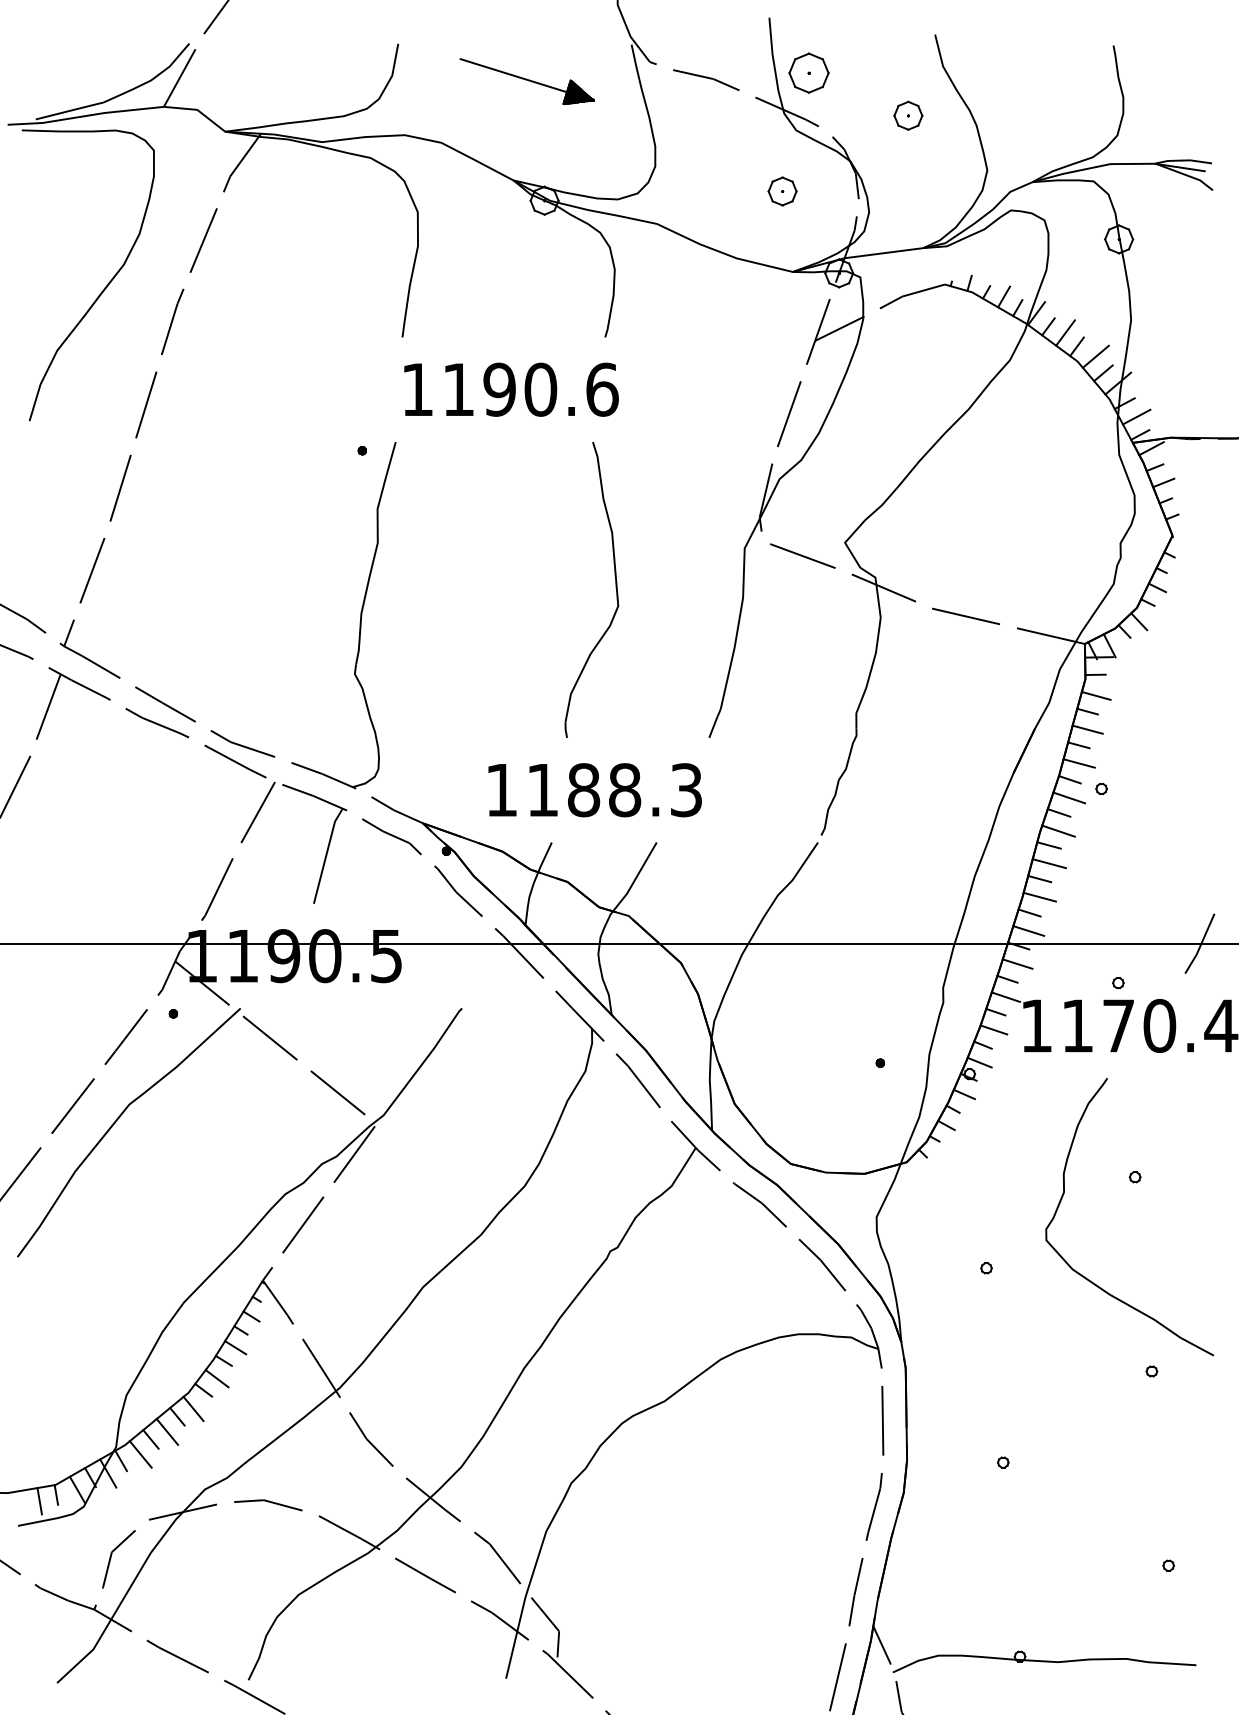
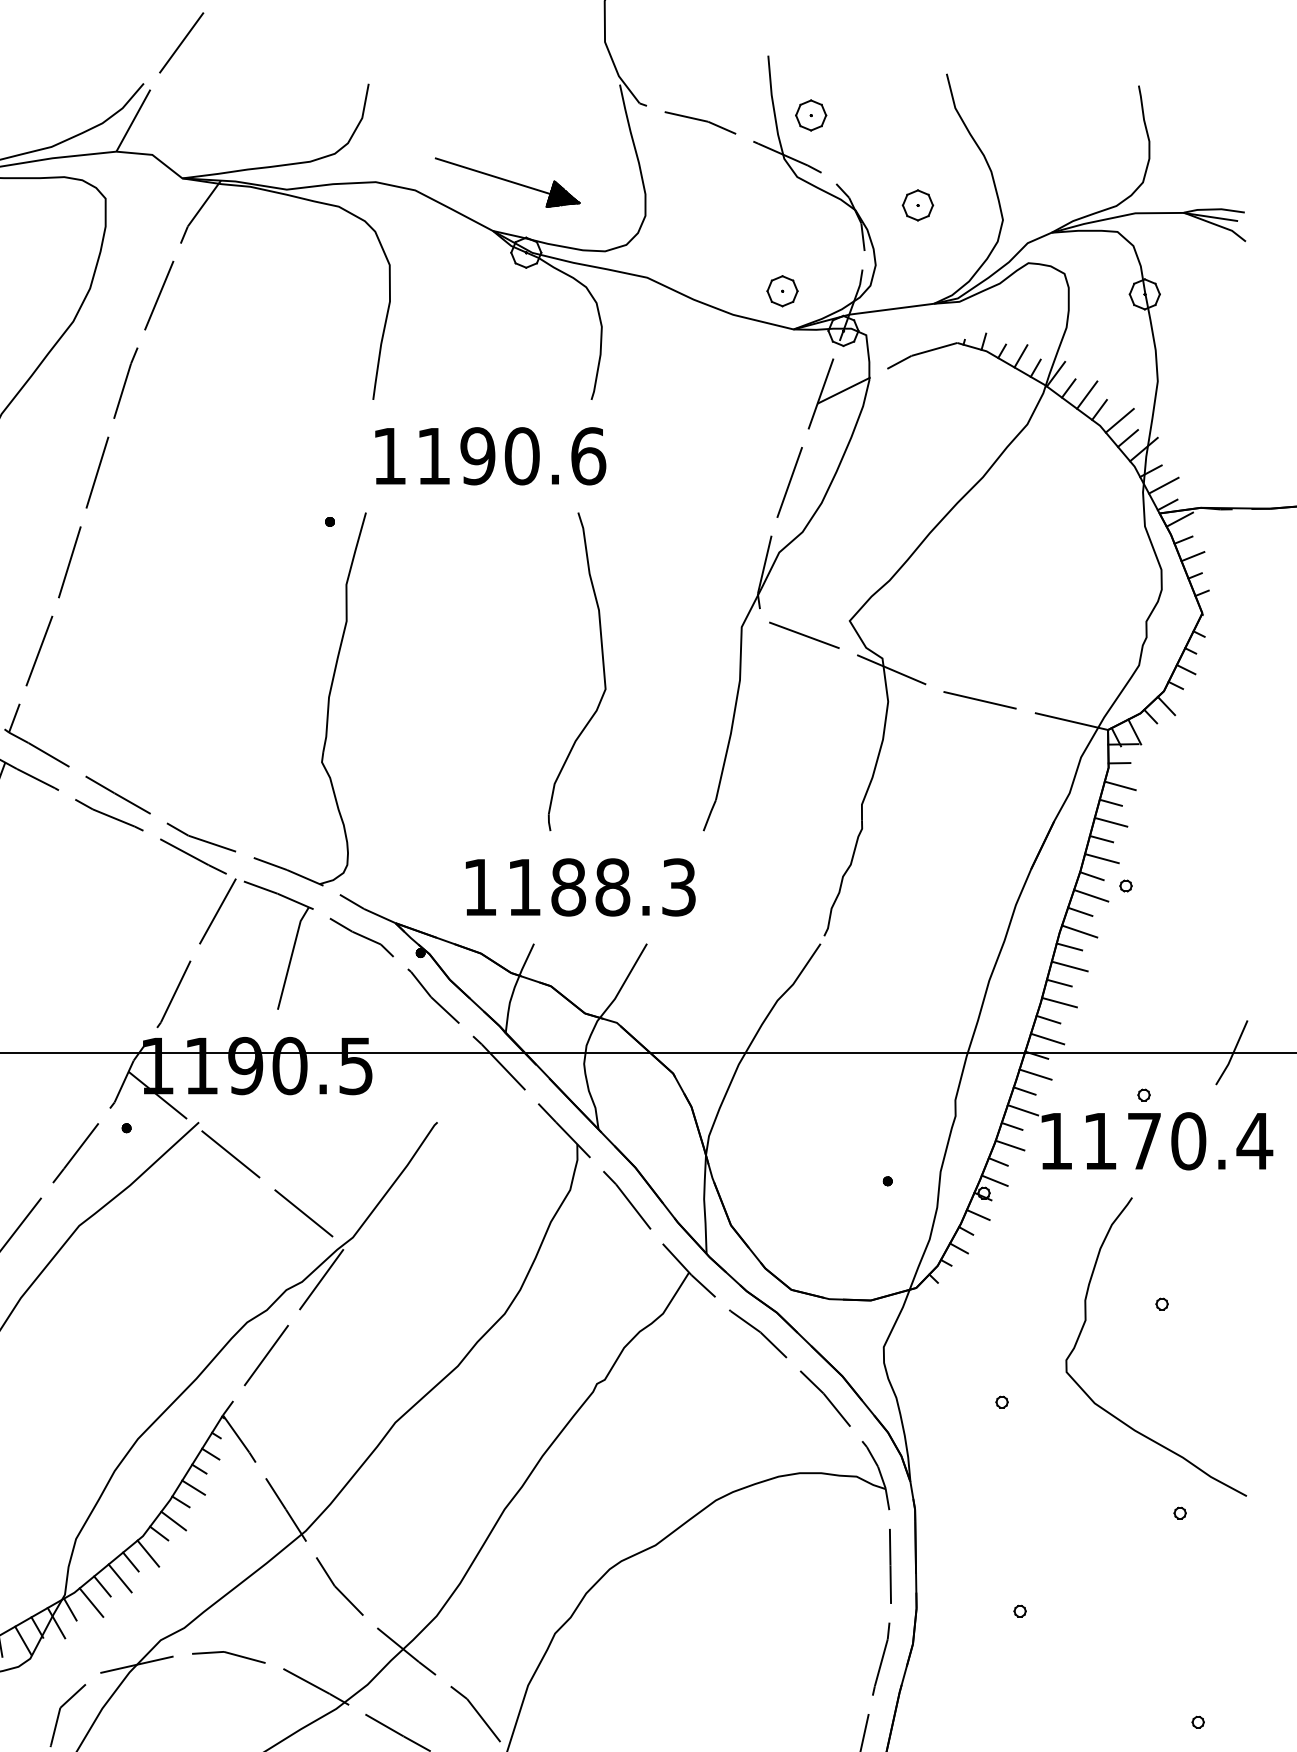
part: (809, 73) -> (811, 115), size x0.71
part: (526, 81) -> (506, 182), moved
part: (908, 115) -> (918, 205), moved
part: (782, 191) -> (782, 291), moved

